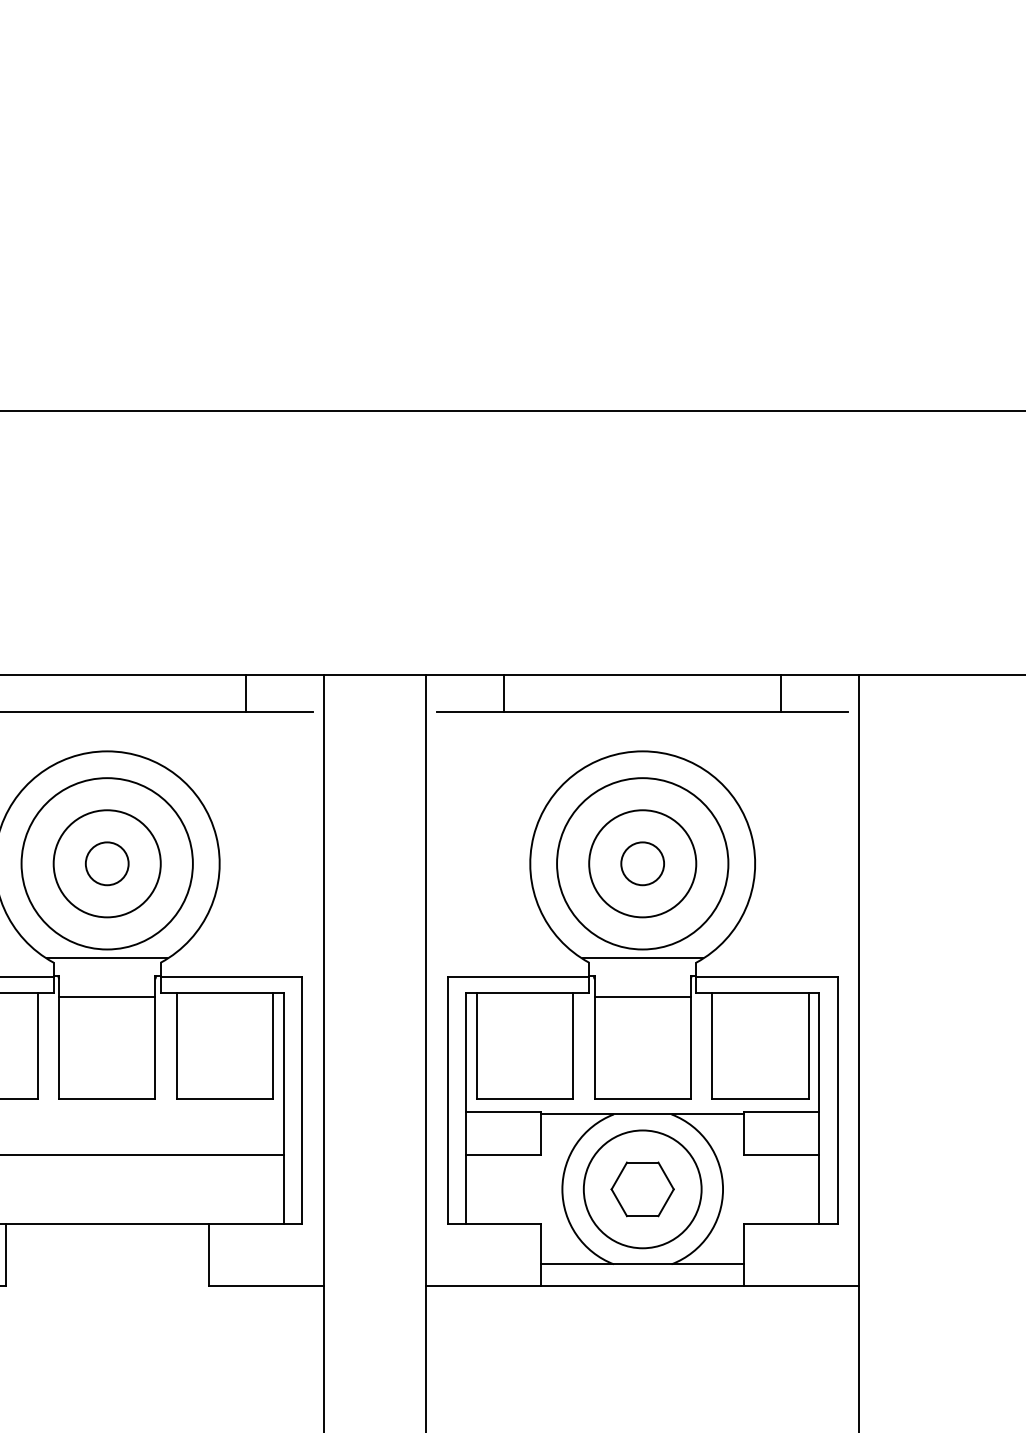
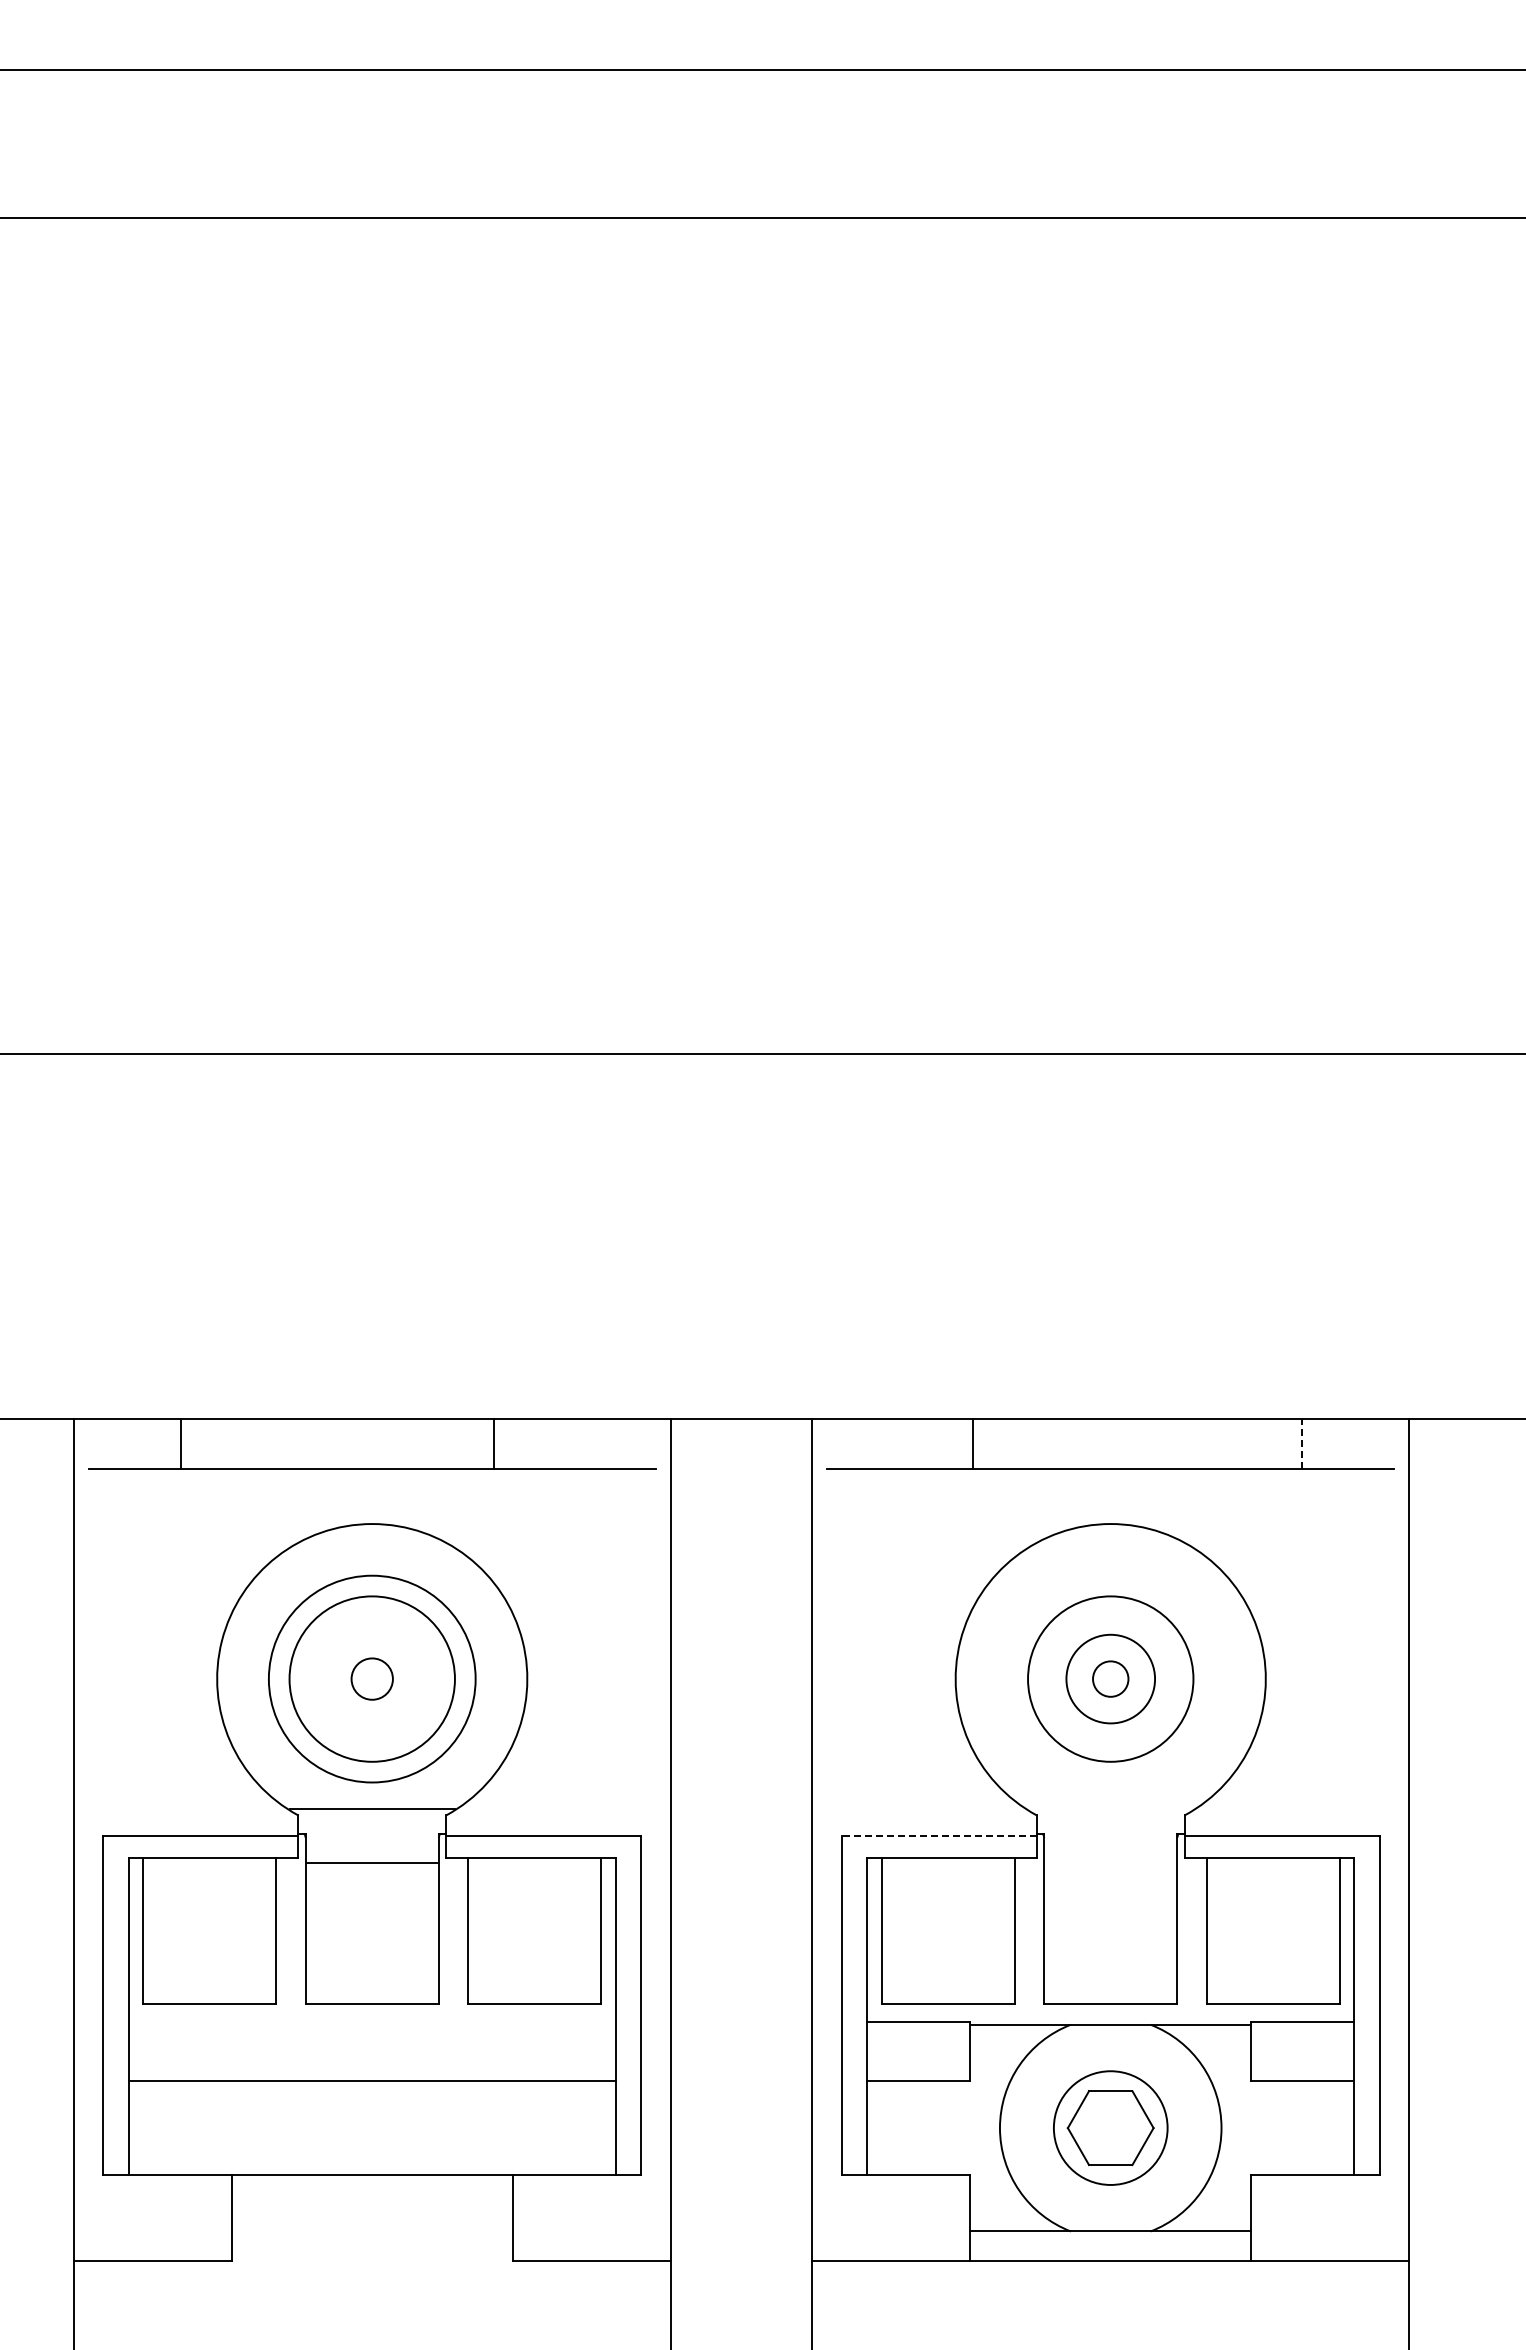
line: (781, 692) -> (1302, 1443), solid -> dashed
line: (245, 693) -> (493, 1444), moved
line: (504, 693) -> (973, 1444), moved
circle: (106, 863) -> (371, 1678), size x0.7
circle: (107, 863) -> (372, 1678), size x0.7
circle: (107, 863) -> (372, 1678), size x1.4
circle: (642, 863) -> (1110, 1678), size x0.6
circle: (642, 863) -> (1110, 1678), size x0.6
circle: (642, 863) -> (1110, 1678), size x0.7
line: (642, 958) -> (1110, 1809), removed
line: (517, 977) -> (938, 1835), solid -> dashed
line: (642, 996) -> (1110, 1862), removed
circle: (642, 1188) -> (1110, 2127), size x0.7

